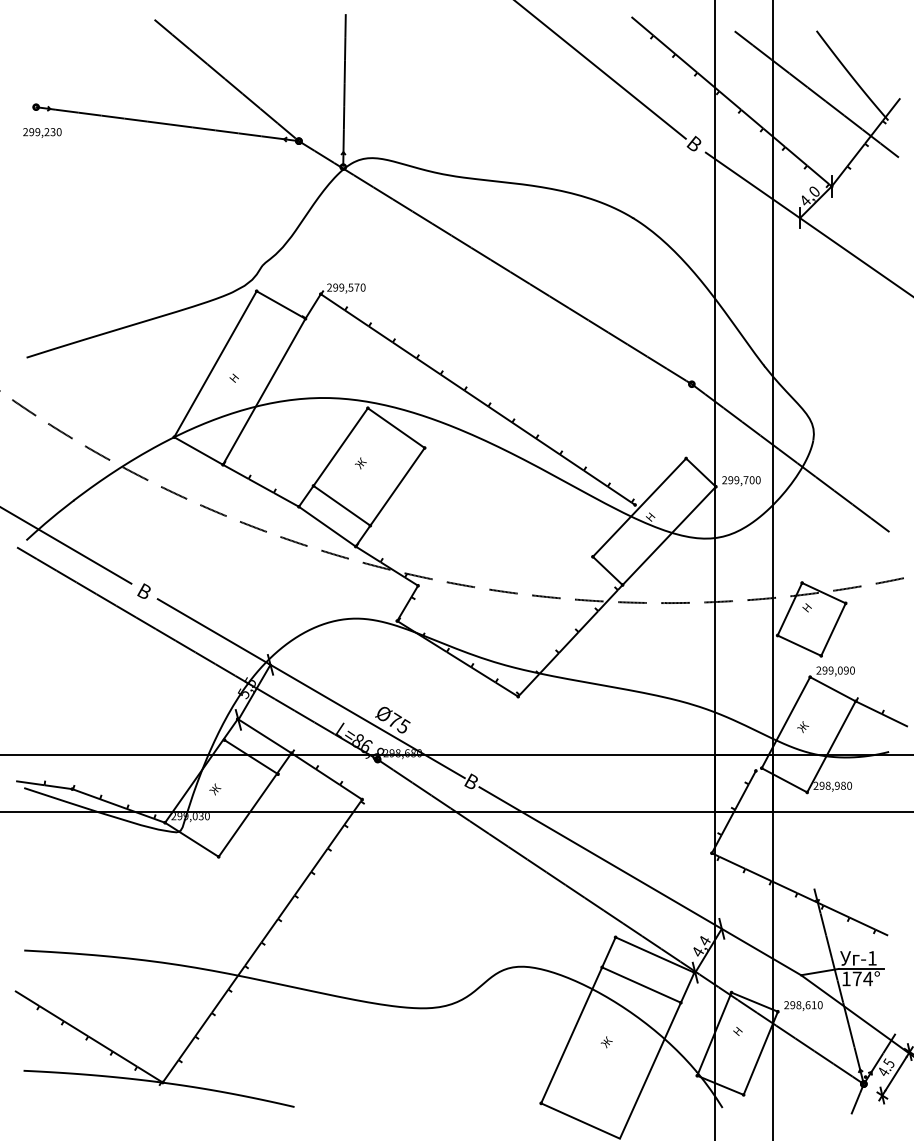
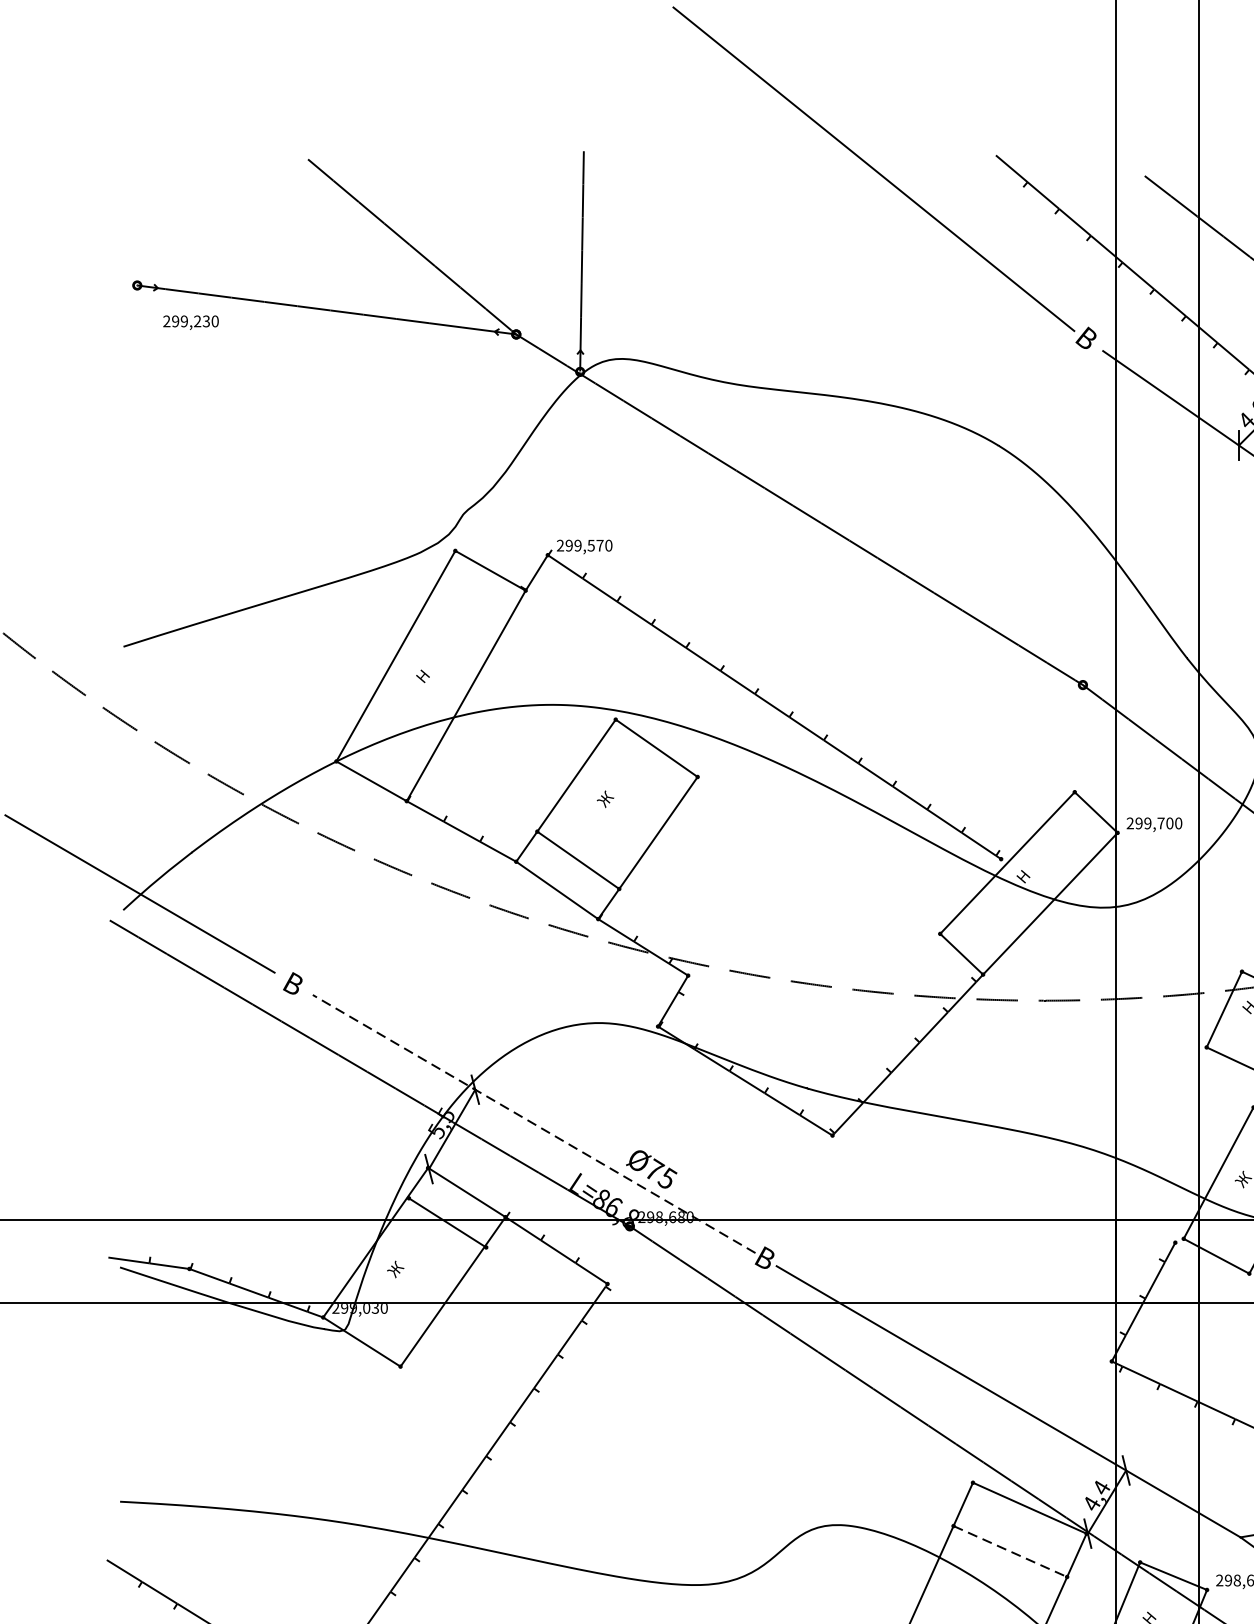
text: (42, 132) -> (191, 321), moved
line: (311, 688) -> (534, 1123), solid -> dashed
line: (641, 985) -> (1010, 1552), solid -> dashed

